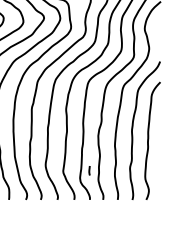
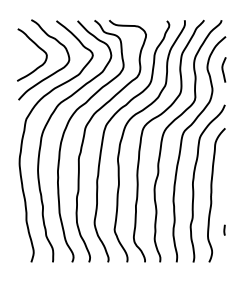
curve: (158, 30) -> (223, 69), added
curve: (89, 170) -> (224, 229), moved

